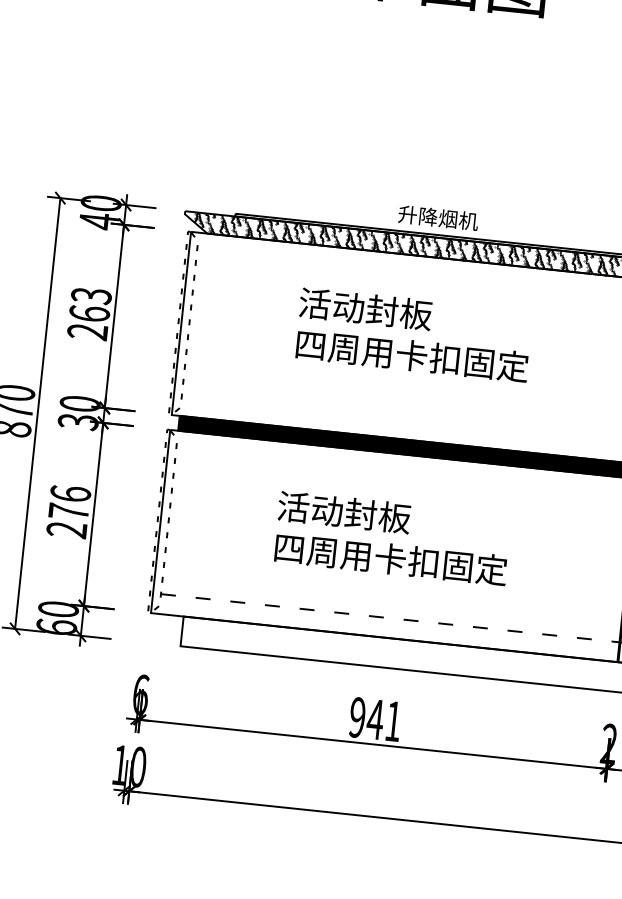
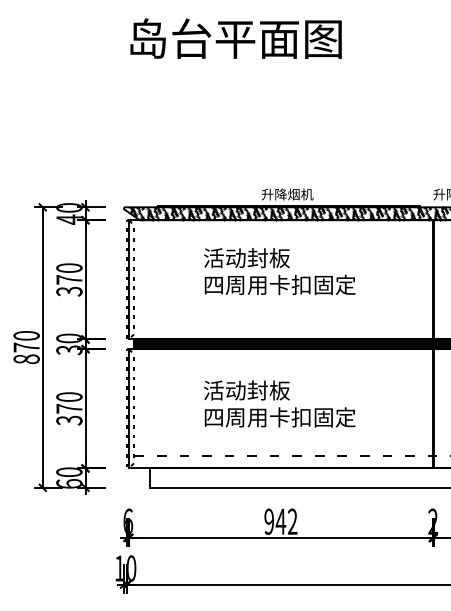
text: (89, 313) -> (69, 279), 263 -> 370
text: (68, 511) -> (69, 408), 276 -> 370
text: (393, 721) -> (292, 521), 941 -> 942

